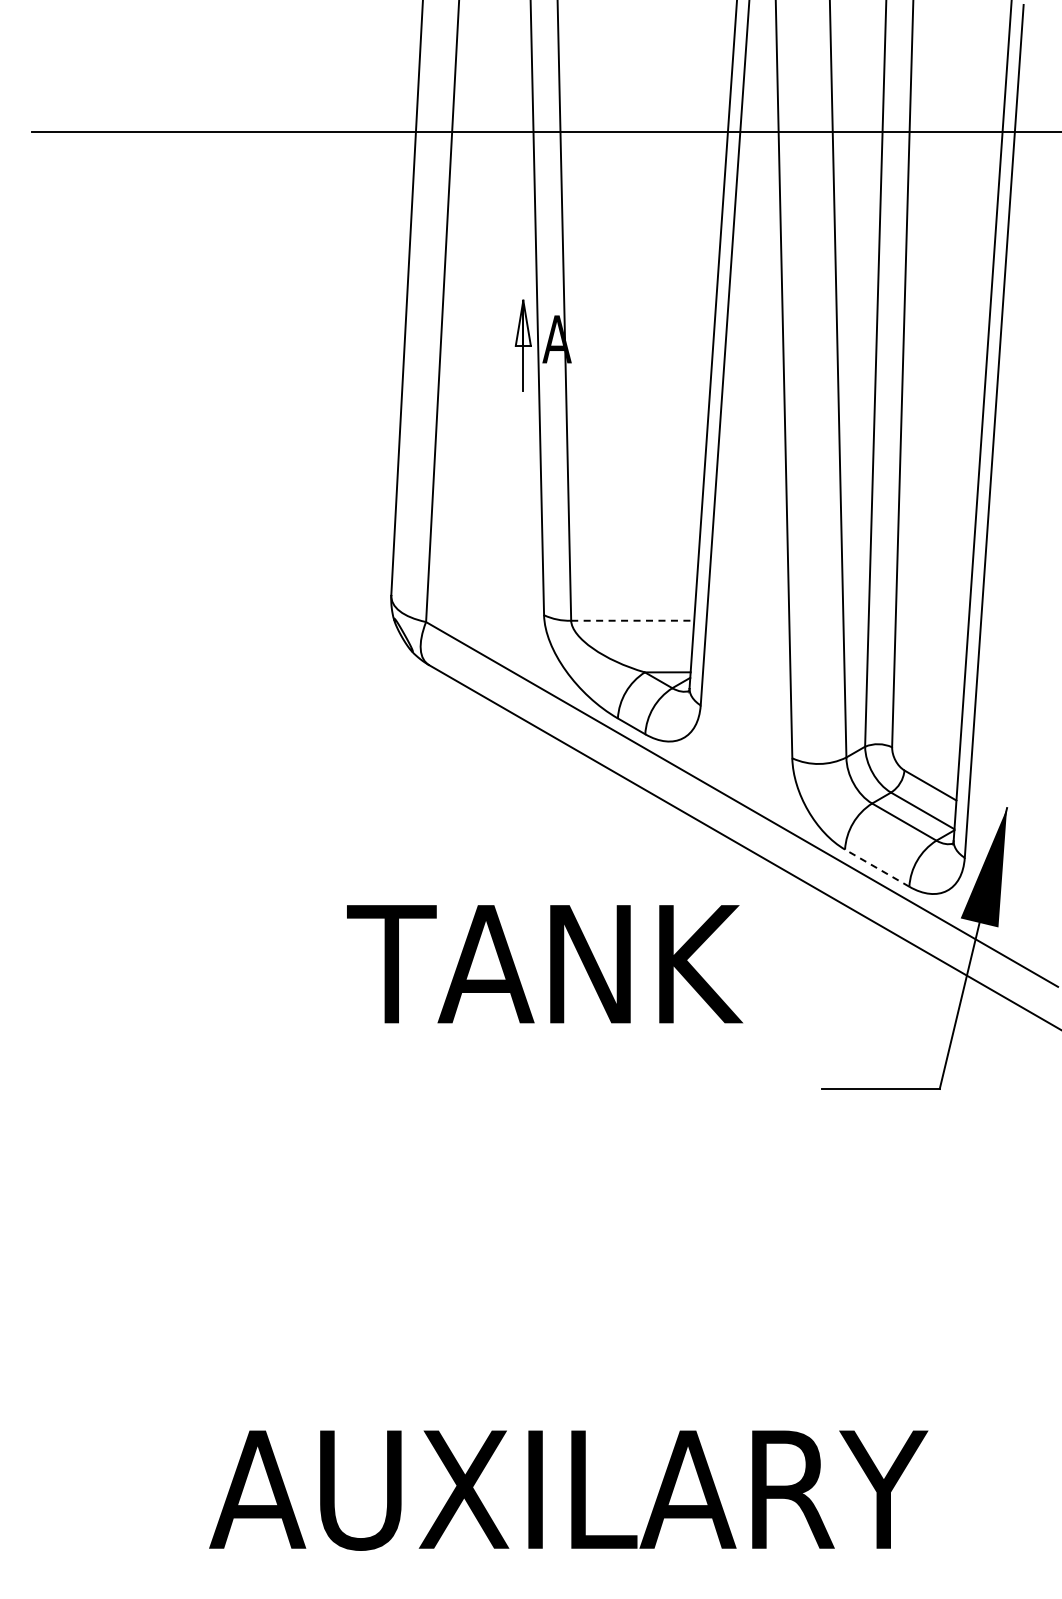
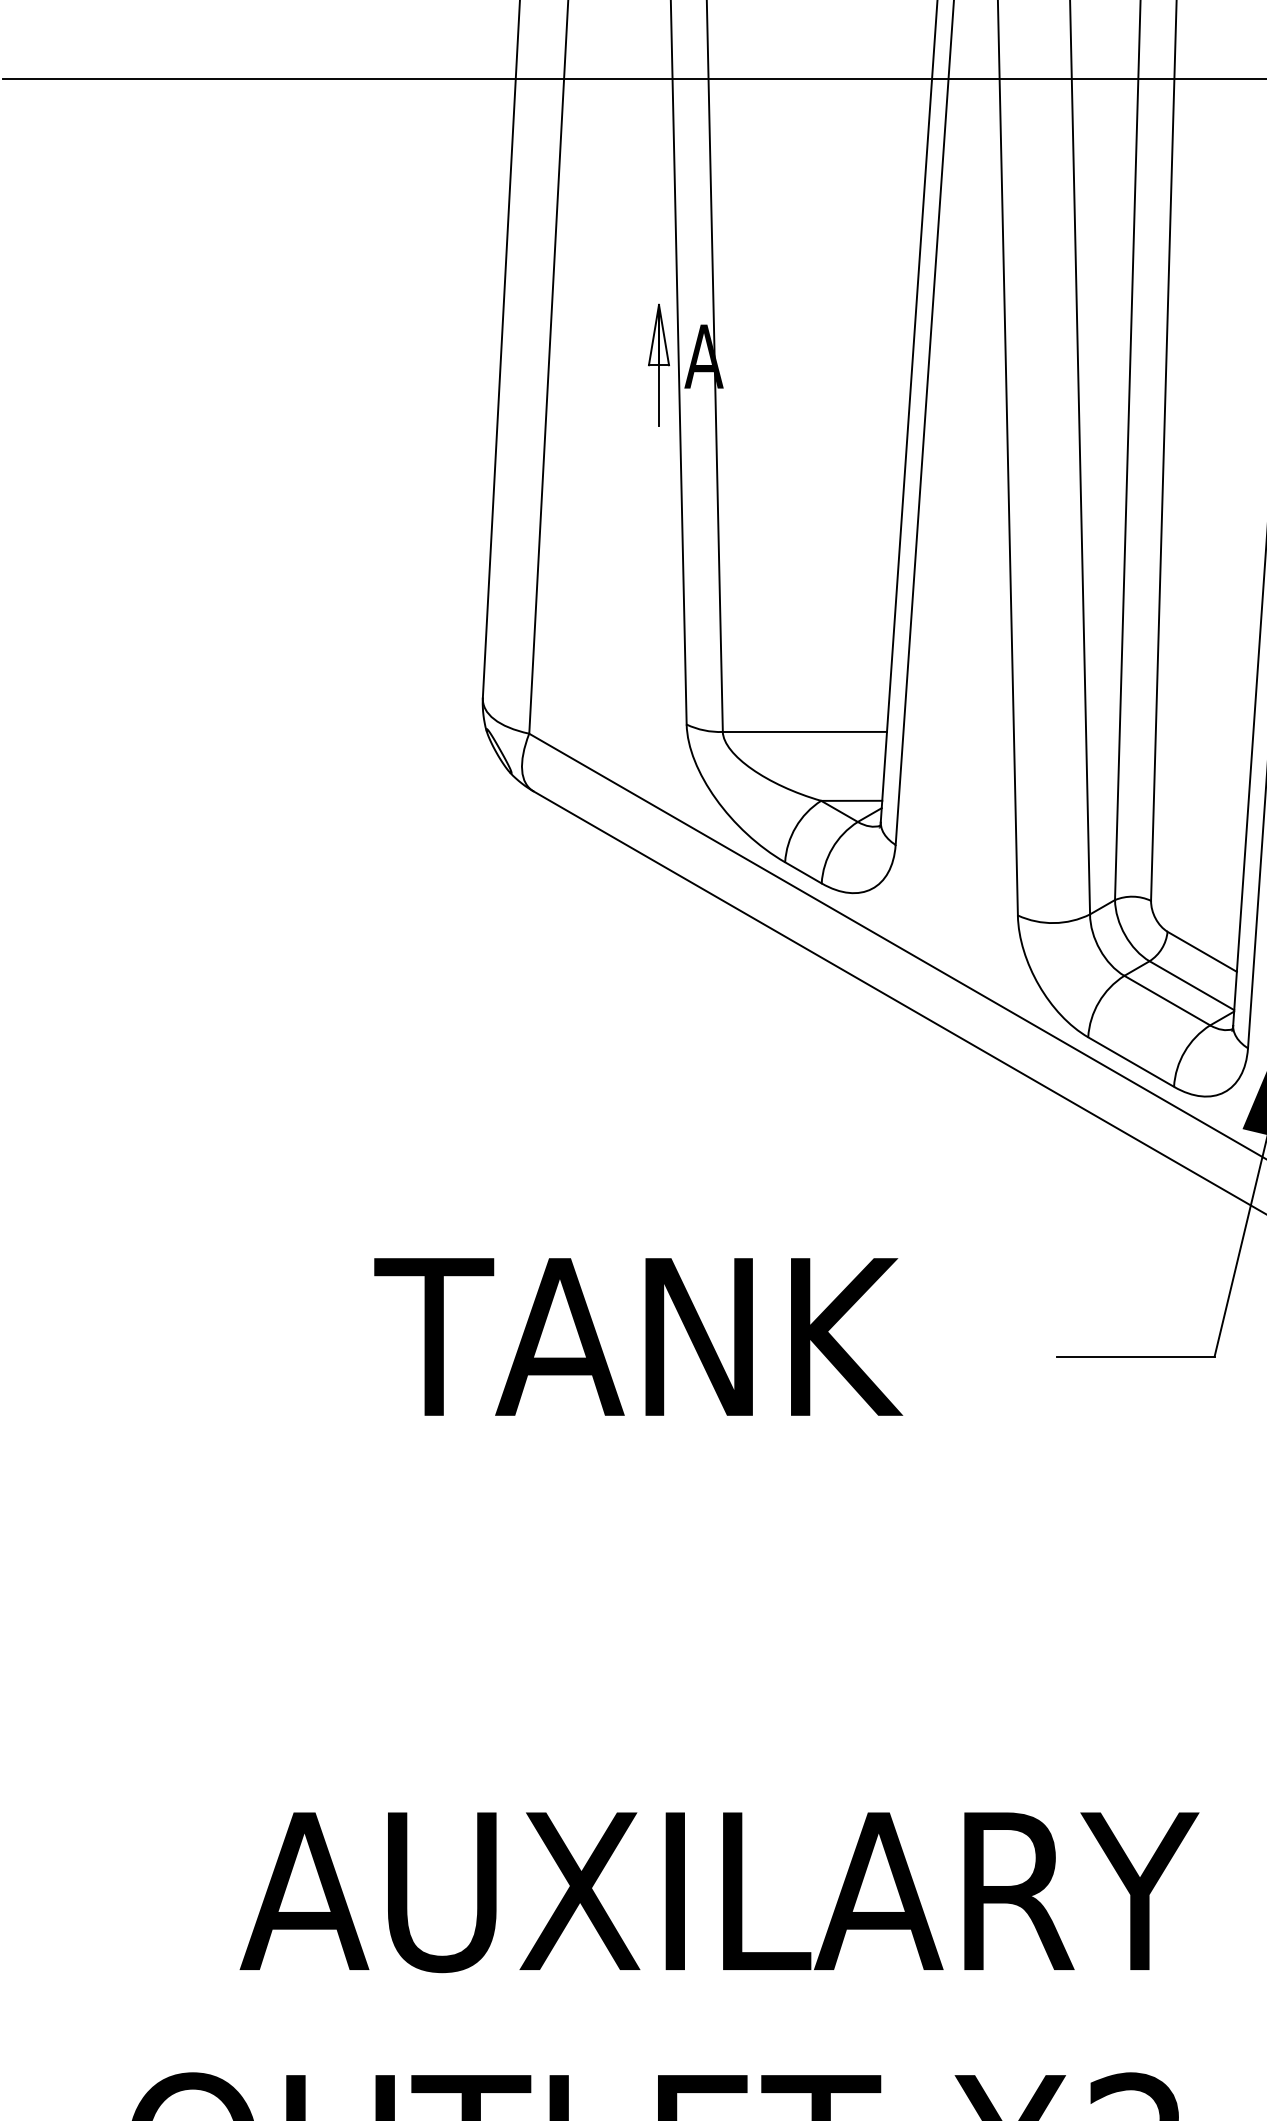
line: (632, 620) -> (804, 731), dashed -> solid
line: (876, 867) -> (1130, 1061), dashed -> solid
text: (545, 964) -> (639, 1337), moved

